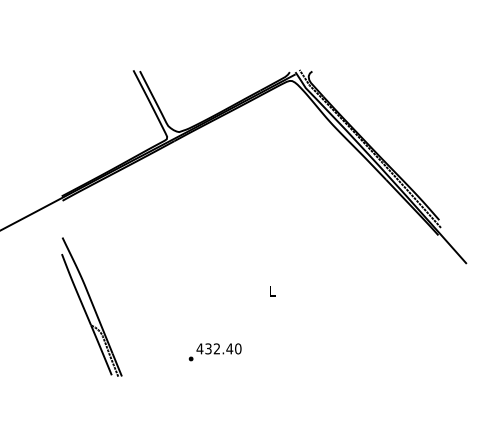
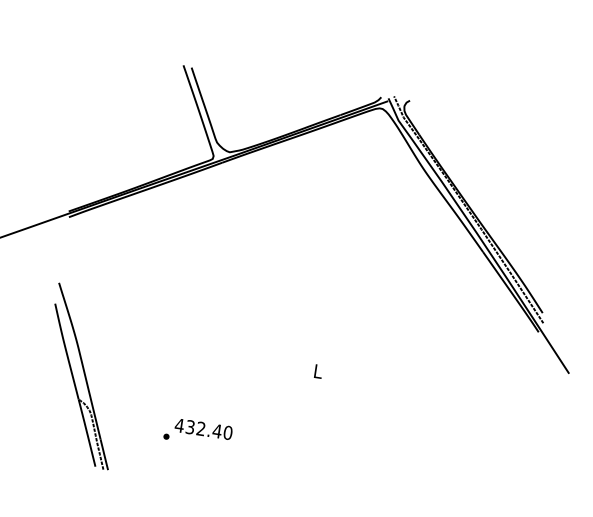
part: (91, 306) -> (82, 375), moved
text: (214, 352) -> (197, 432), moved

